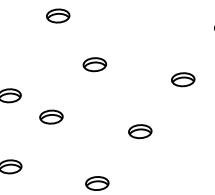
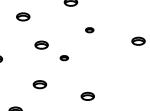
part: (94, 63) -> (89, 29), size x0.6
part: (51, 115) -> (64, 57), size x0.6
part: (140, 130) -> (113, 68), removed

